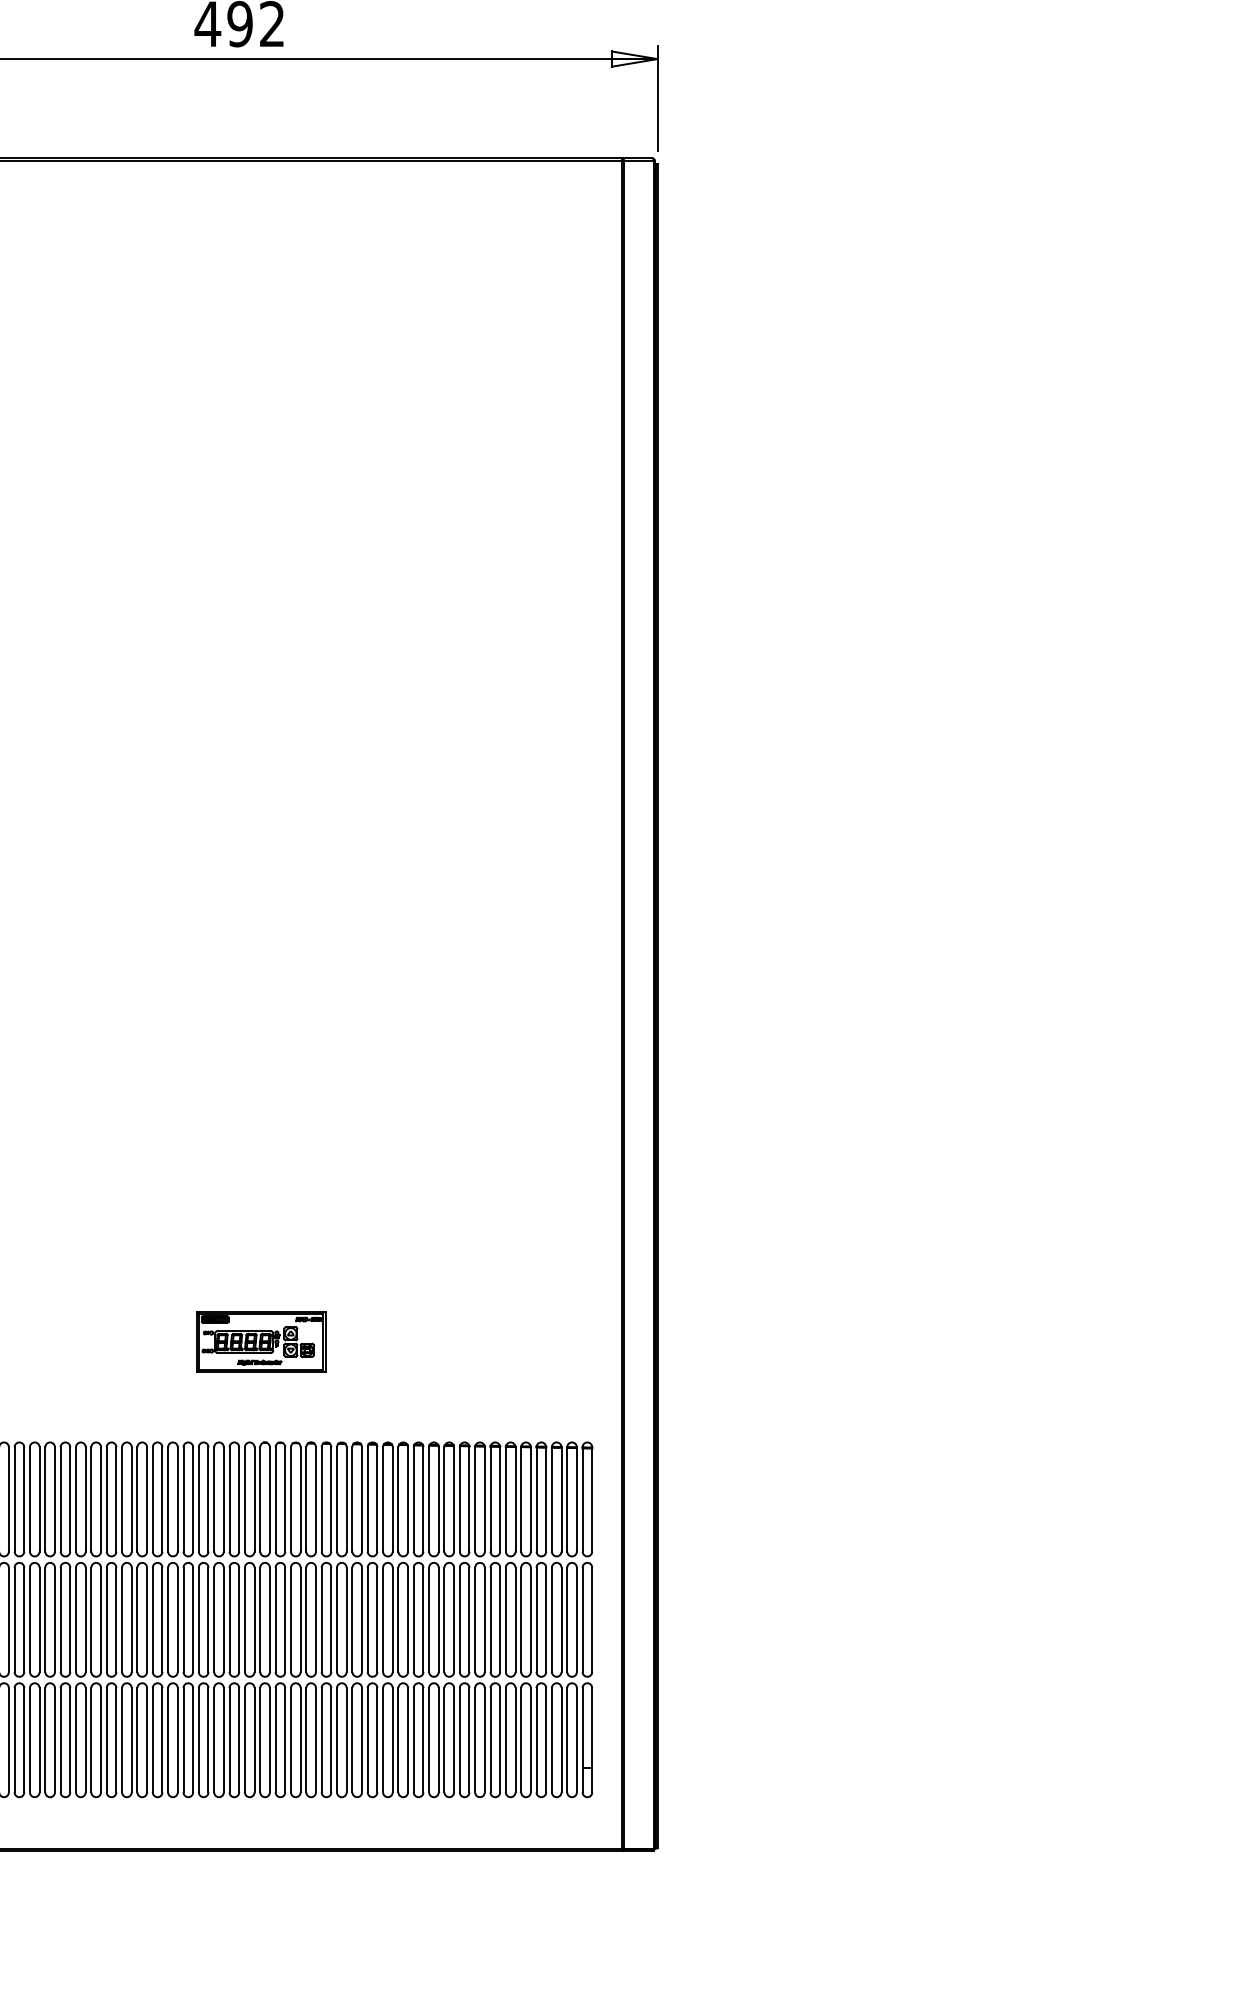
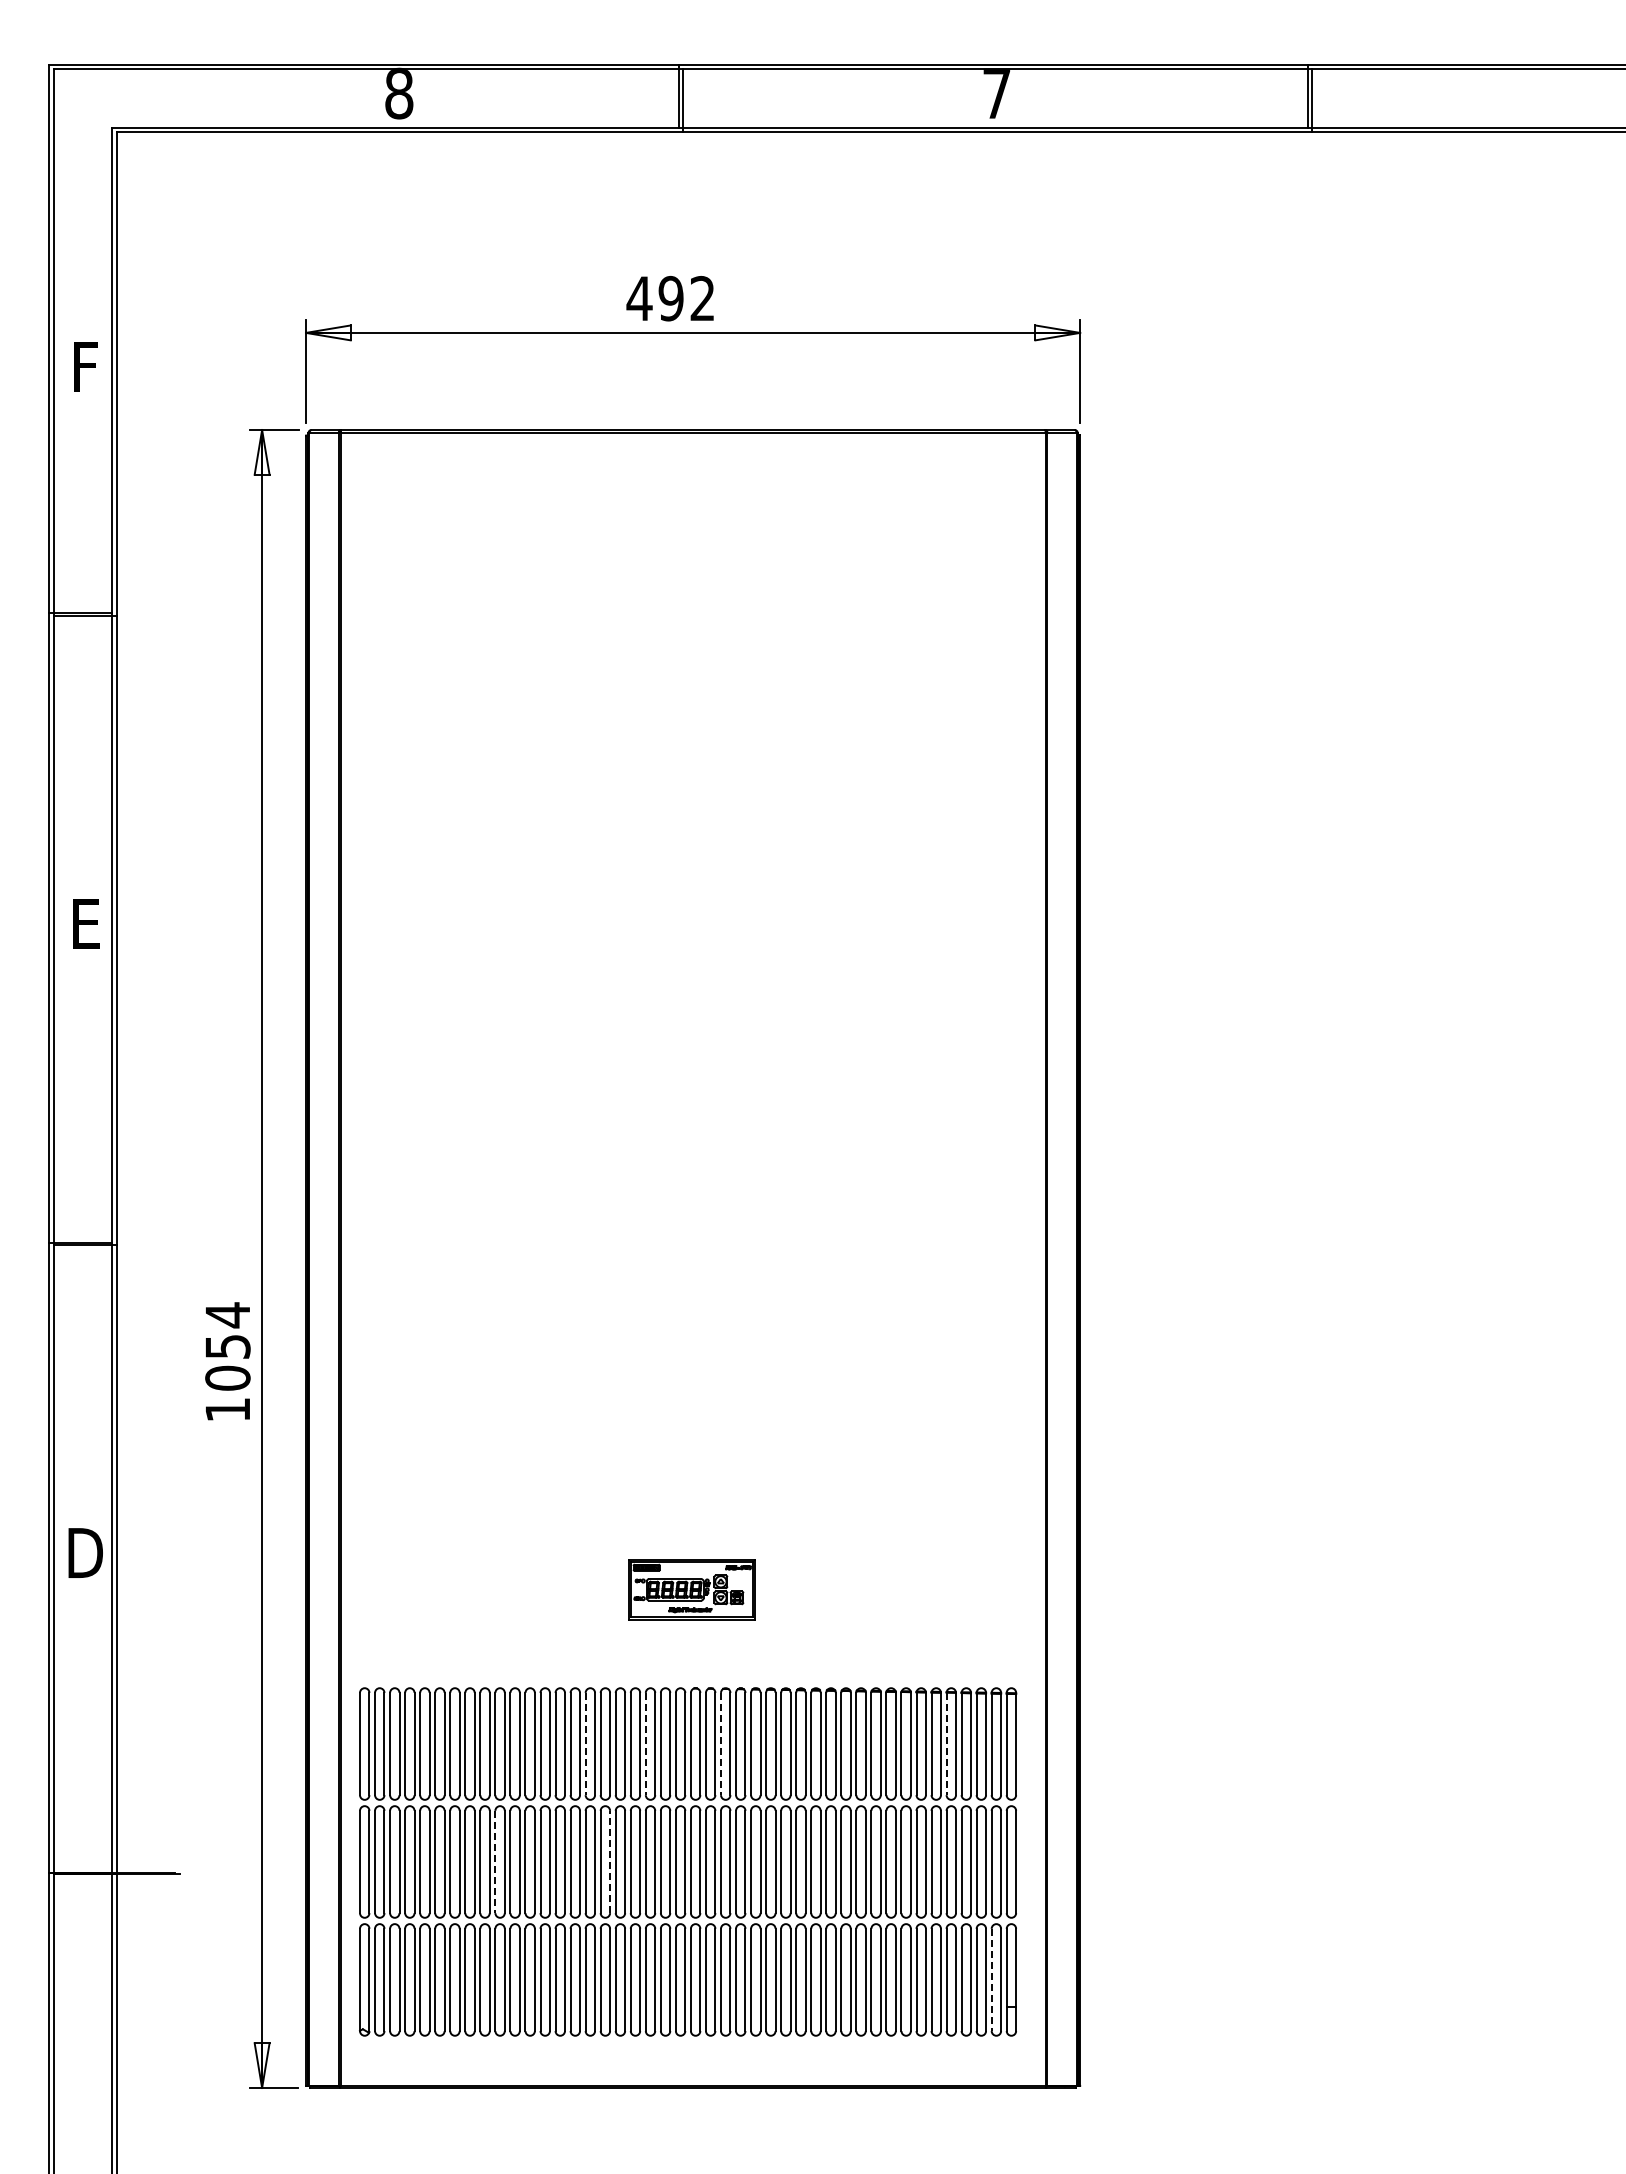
line: (152, 1499) -> (585, 1744), solid -> dashed
line: (213, 1499) -> (645, 1744), solid -> dashed
line: (291, 1499) -> (721, 1744), solid -> dashed
line: (521, 1499) -> (946, 1744), solid -> dashed
line: (178, 1619) -> (610, 1861), solid -> dashed
line: (60, 1620) -> (495, 1862), solid -> dashed
line: (567, 1740) -> (991, 1980), solid -> dashed

